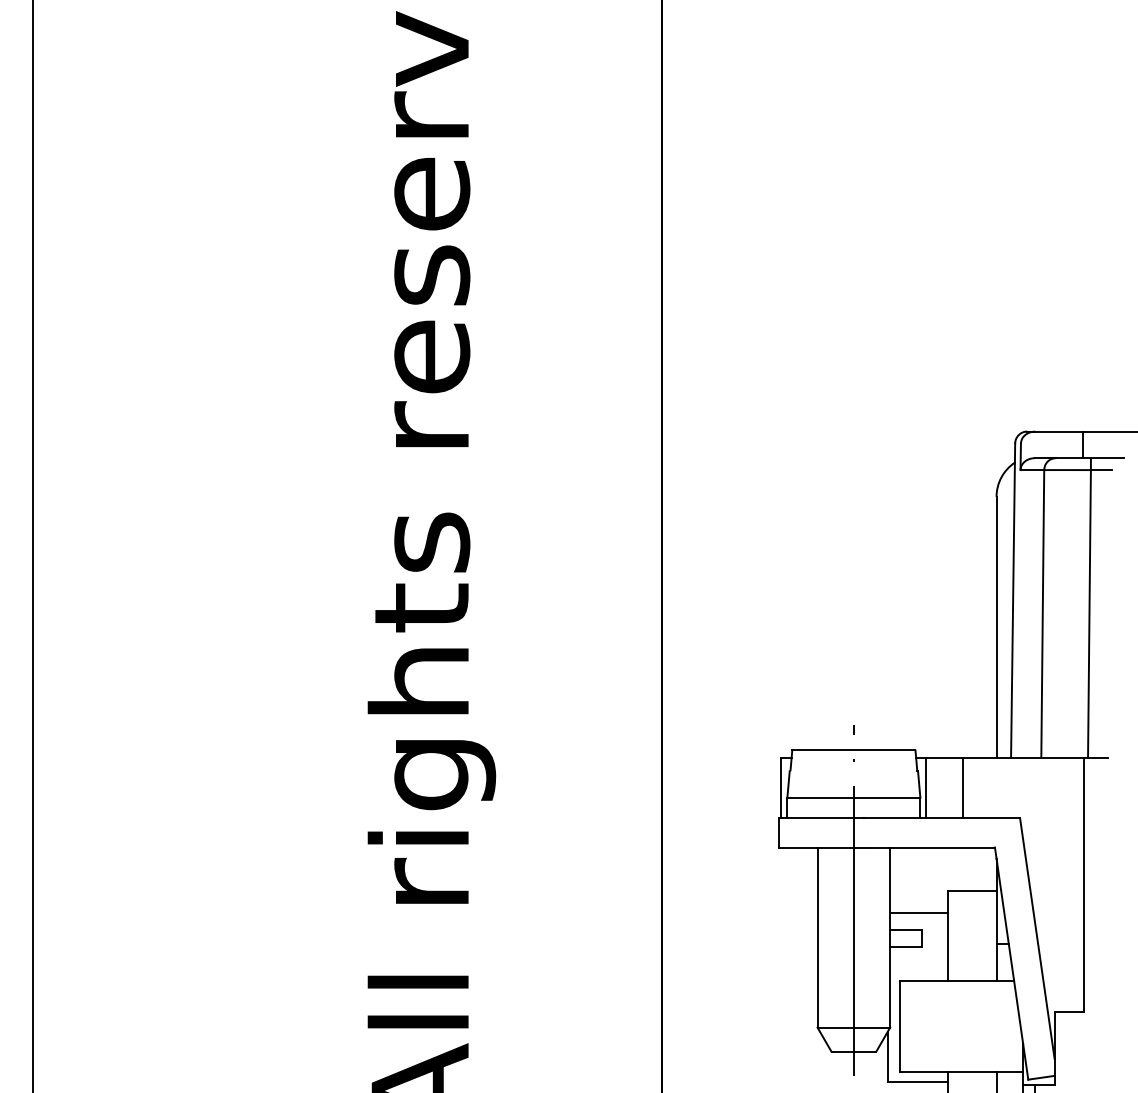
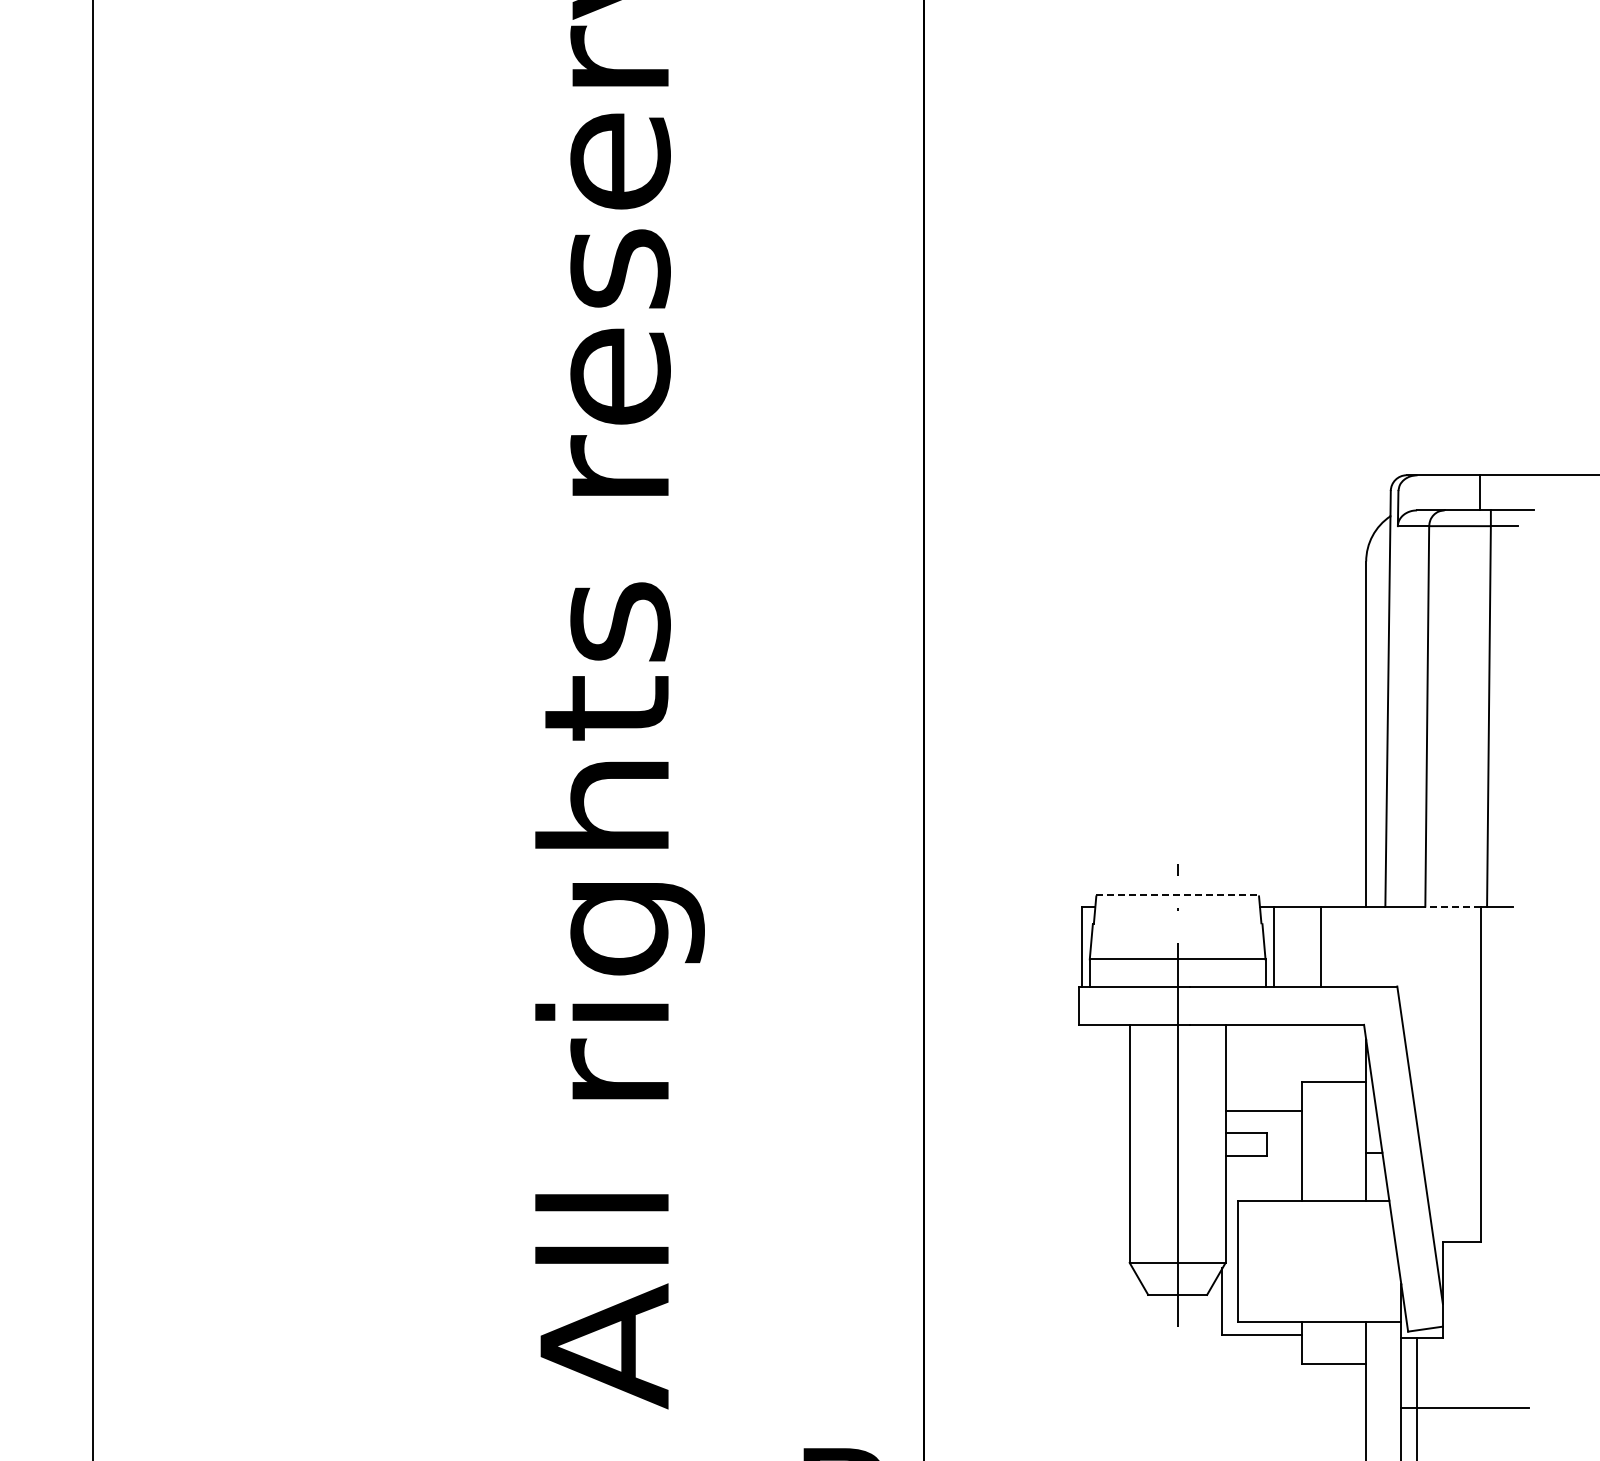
line: (854, 749) -> (1178, 895), solid -> dashed
line: (1062, 757) -> (1453, 906), solid -> dashed

